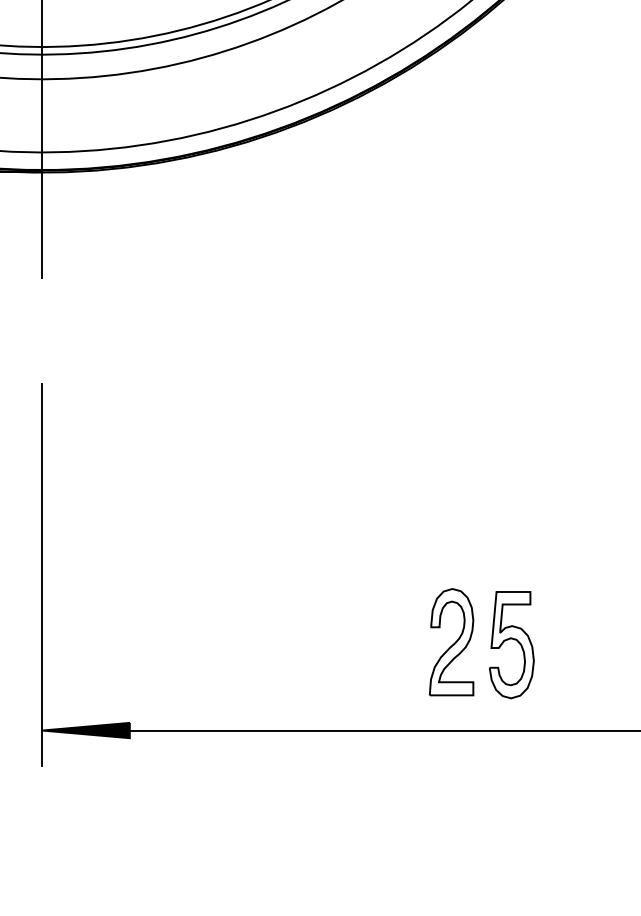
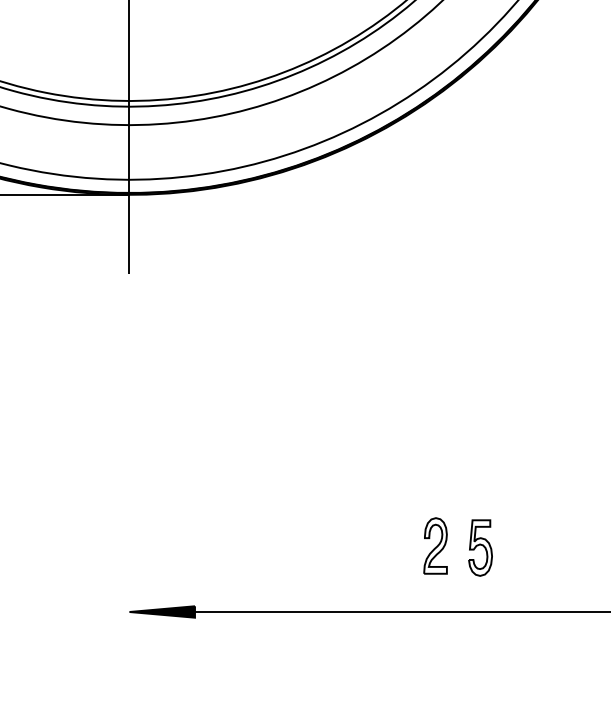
line: (42, 574) -> (129, 495), removed
part: (451, 641) -> (435, 545), size x0.7
part: (511, 644) -> (480, 547), size x0.7

